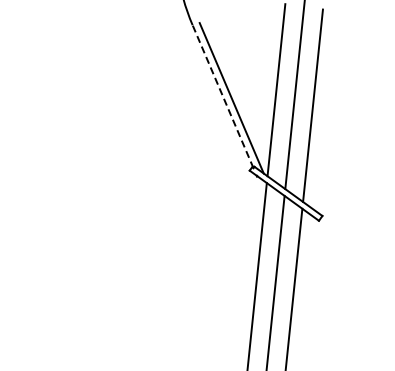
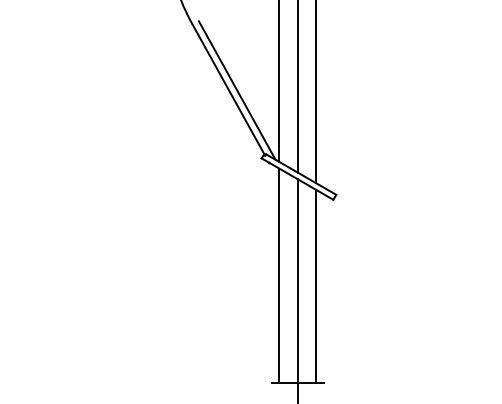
line: (222, 96) -> (228, 89), dashed -> solid

